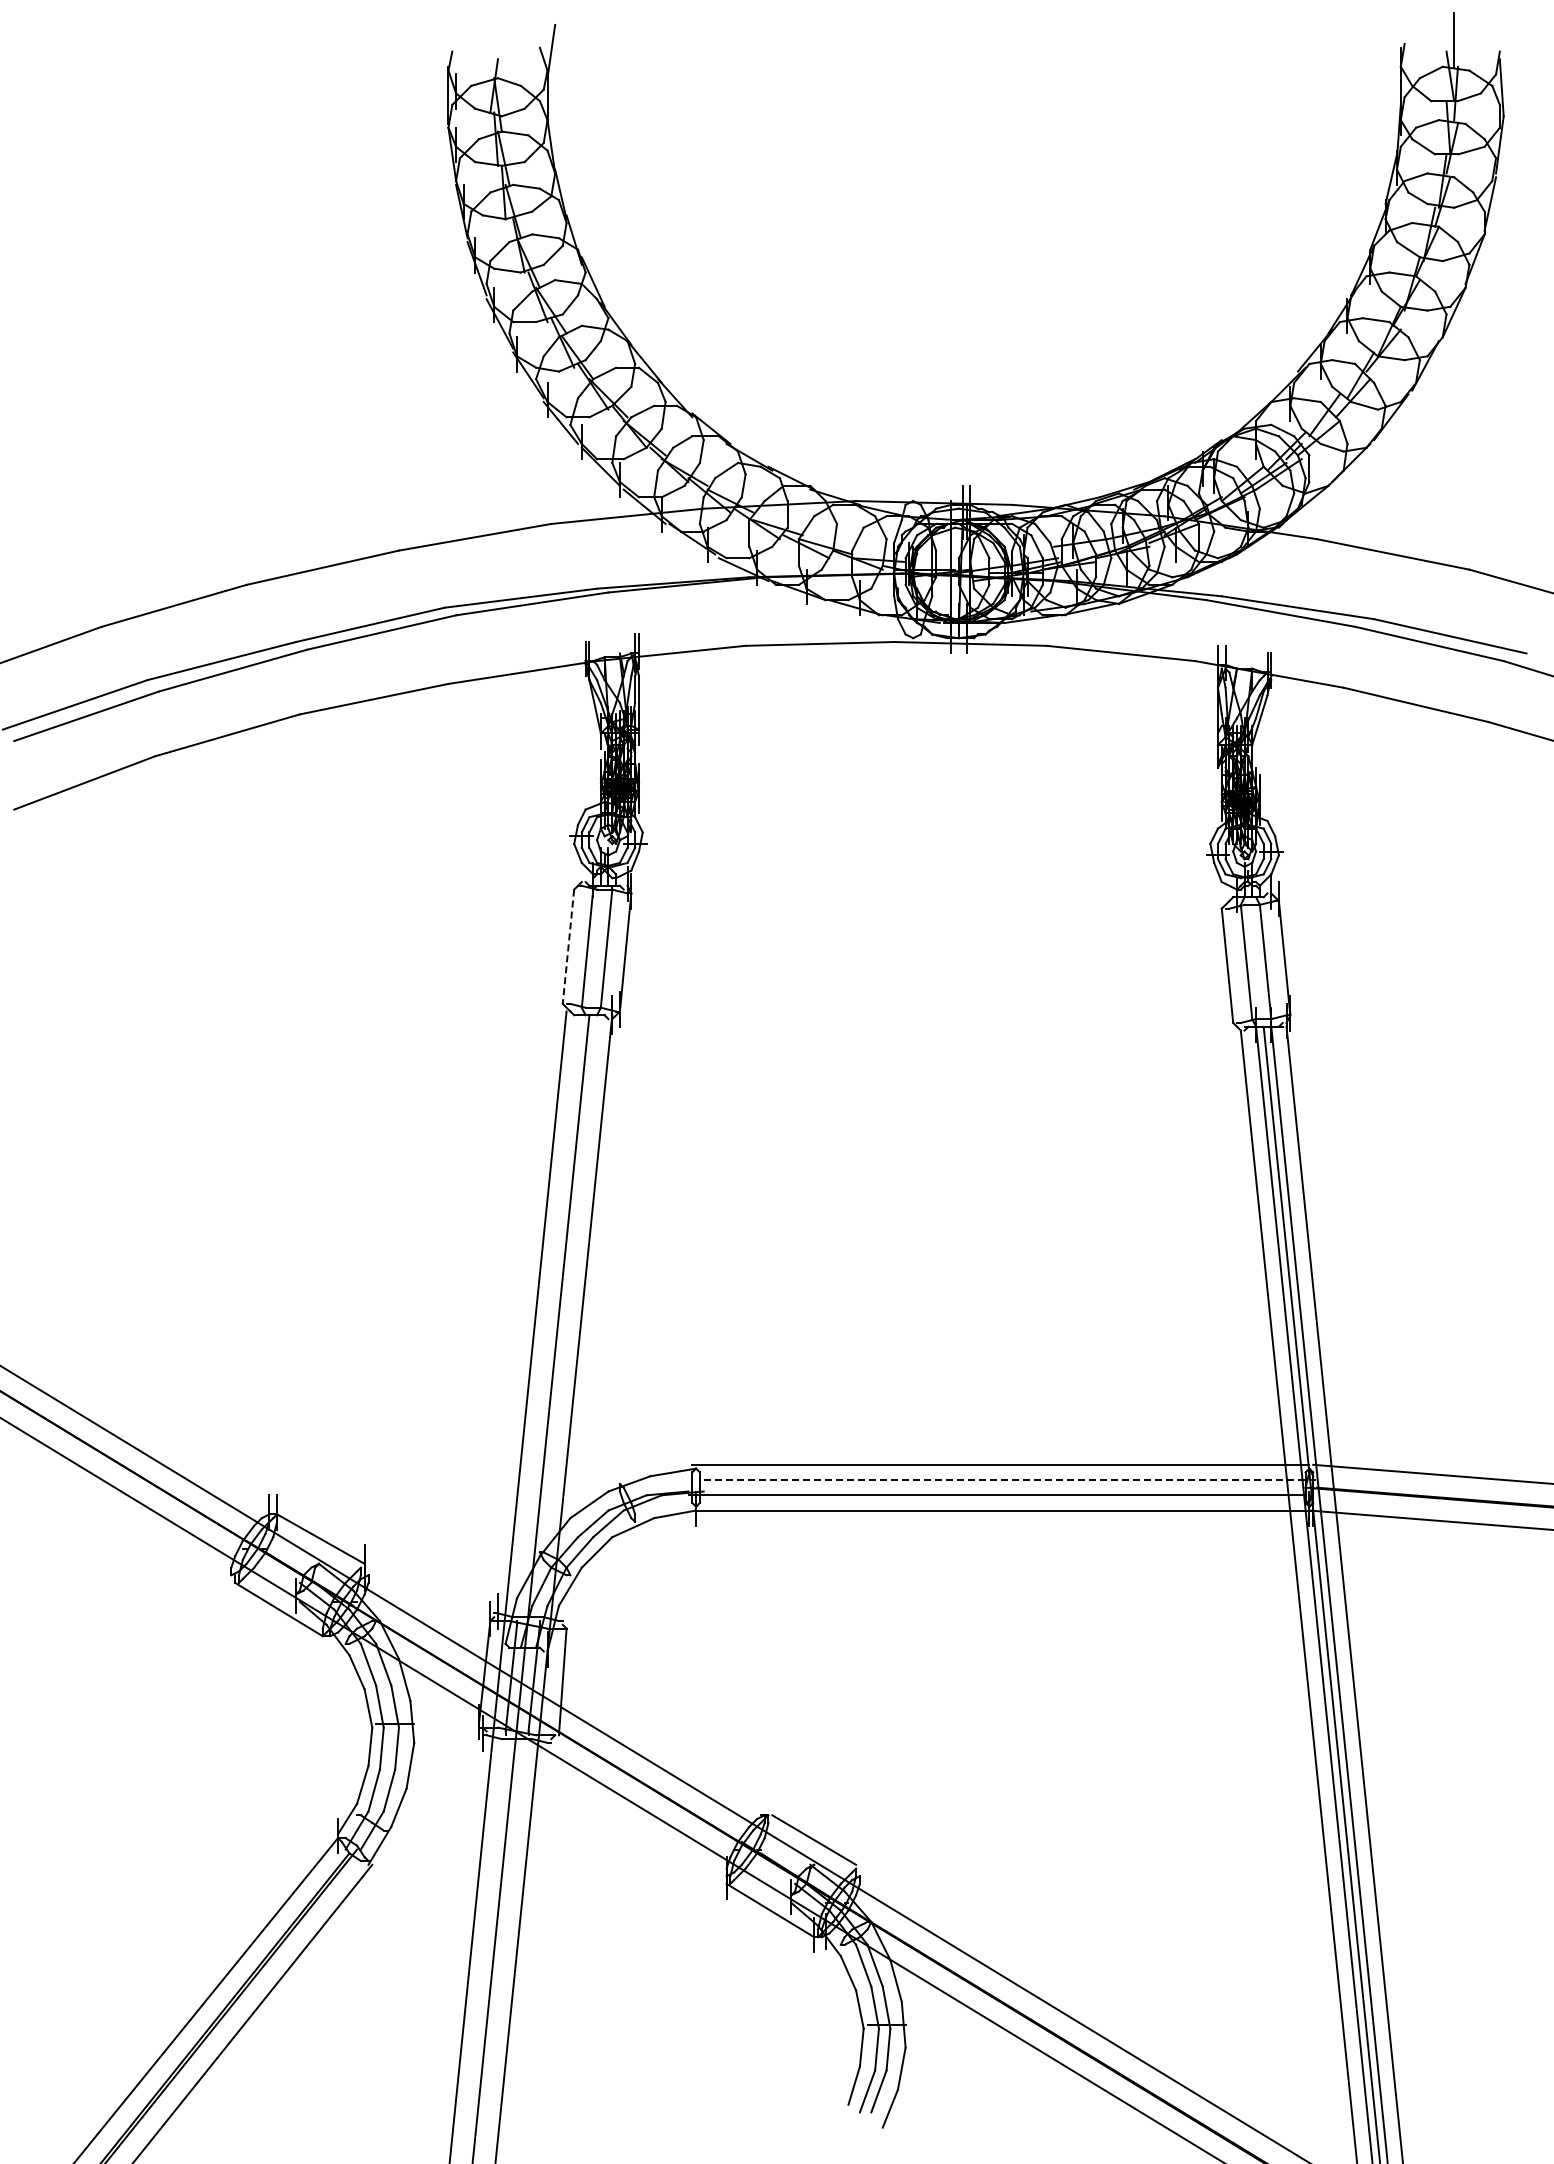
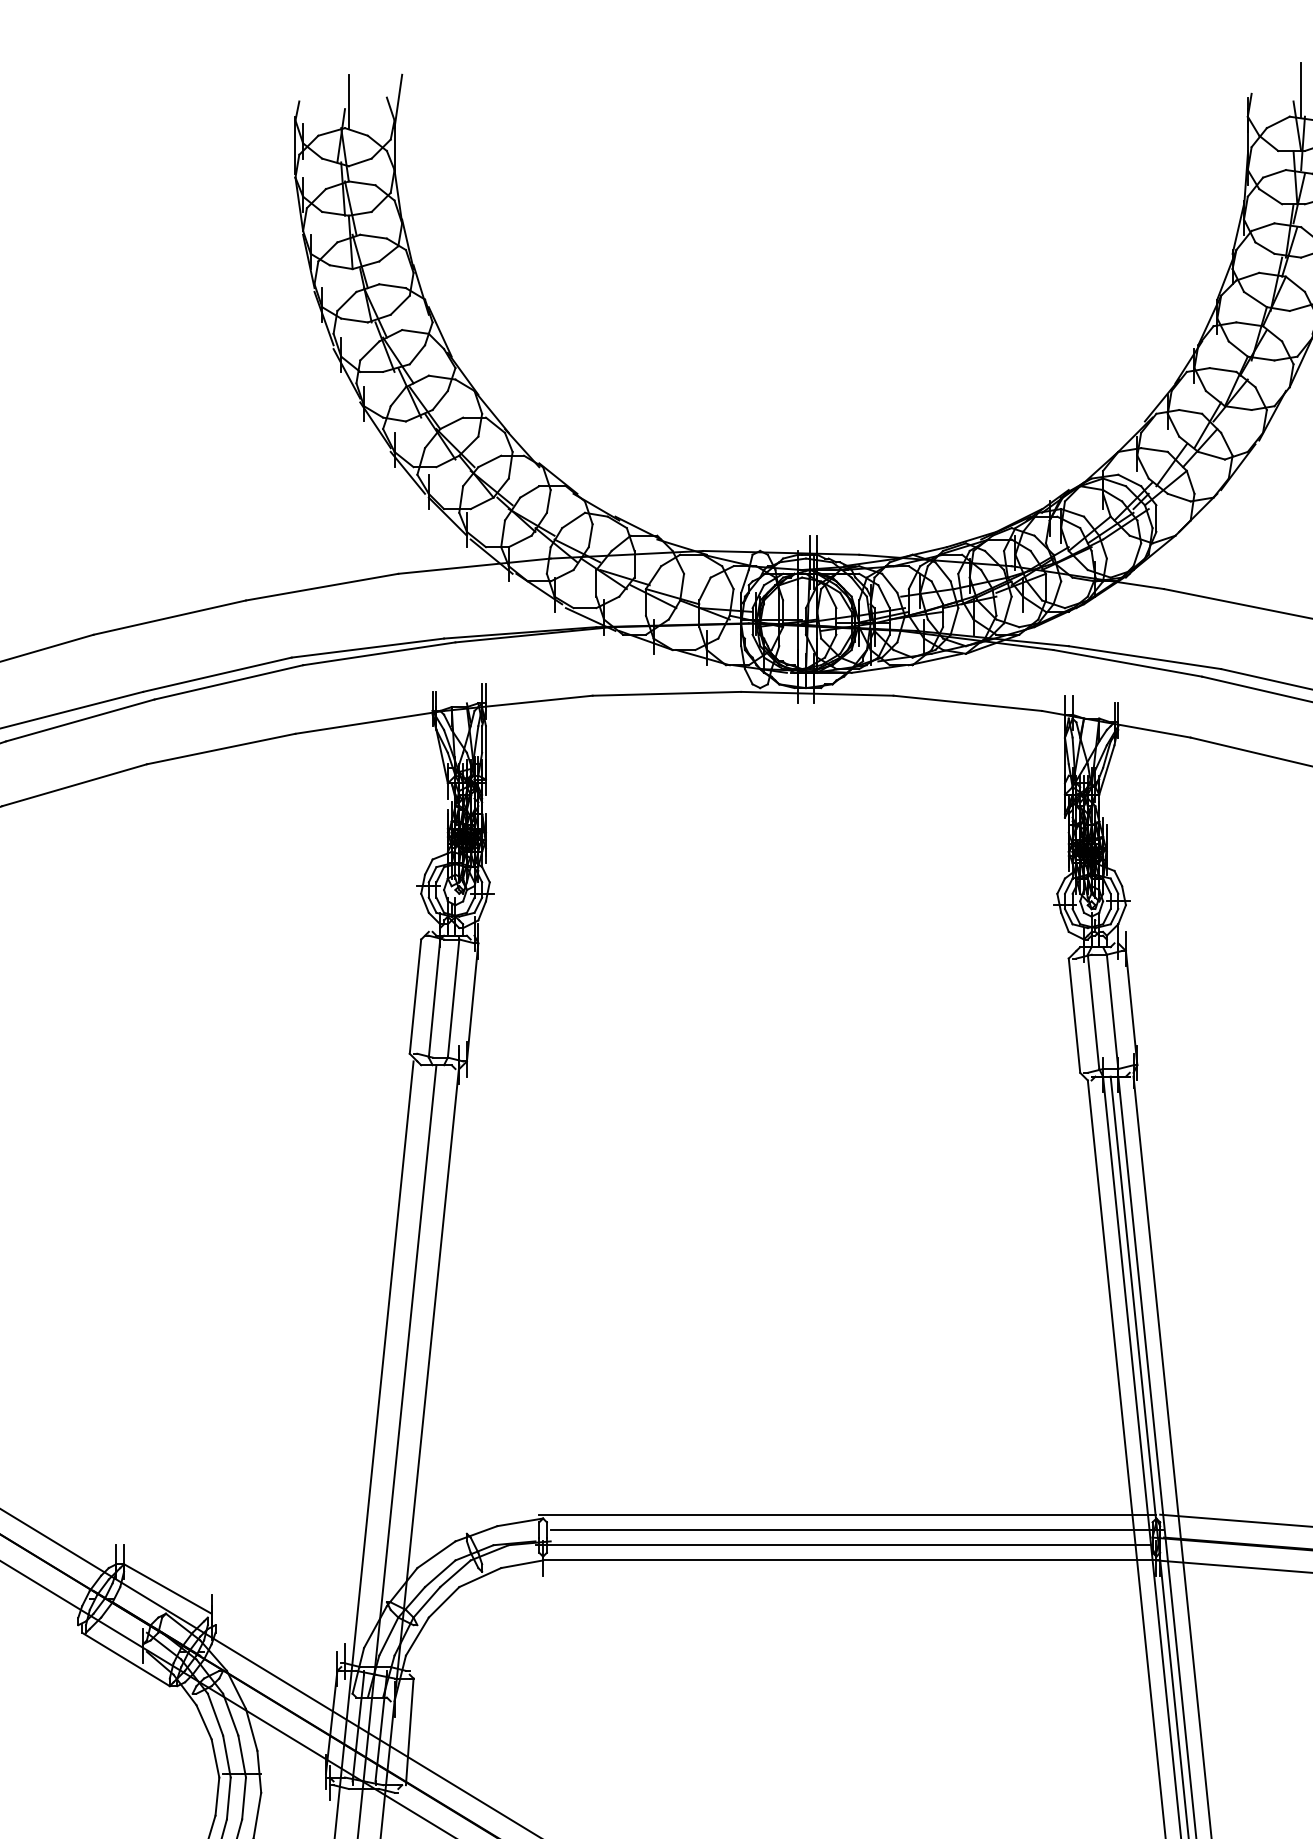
line: (501, 51) -> (348, 101), added
line: (568, 947) -> (415, 997), dashed -> solid
line: (1010, 1480) -> (857, 1530), dashed -> solid

